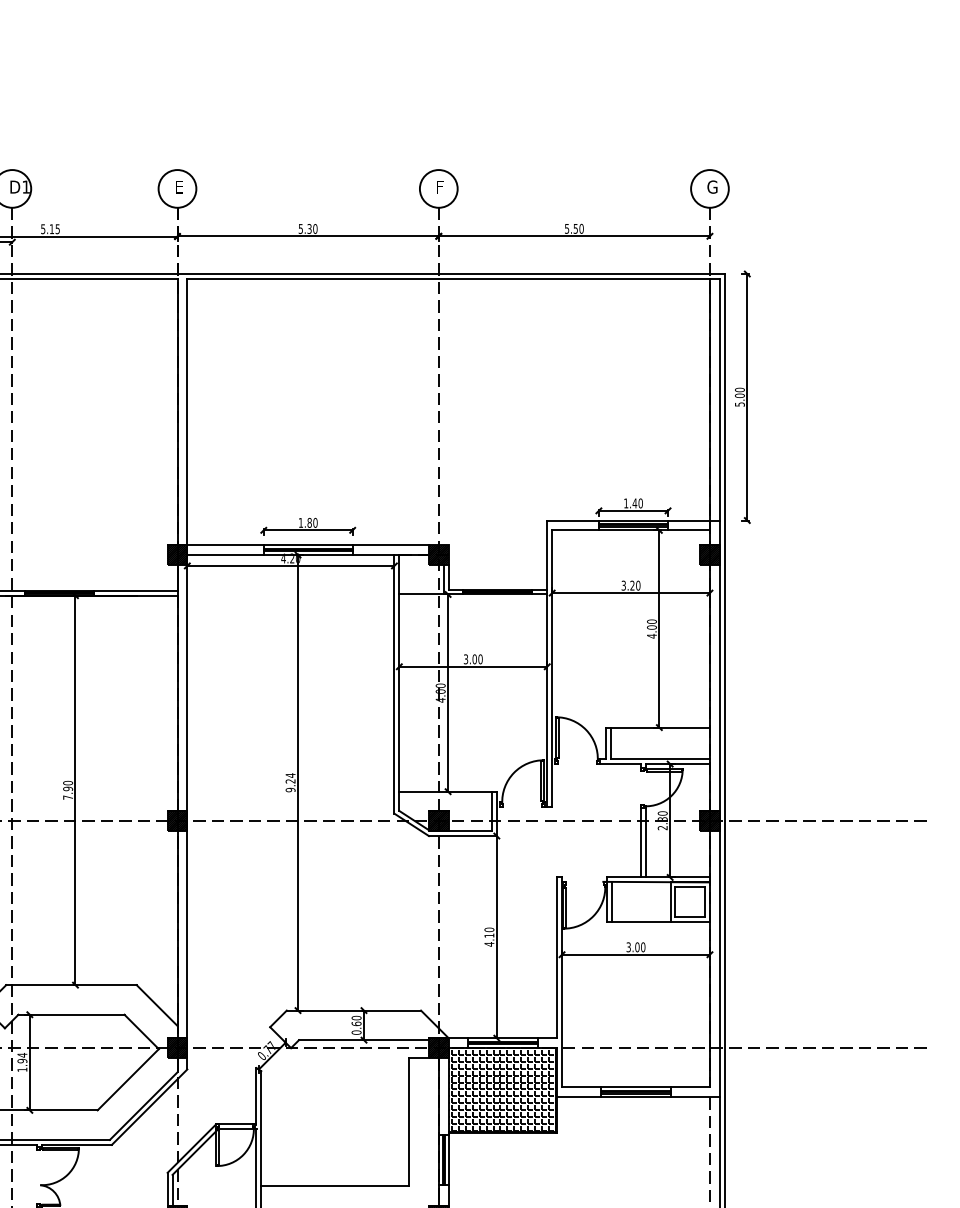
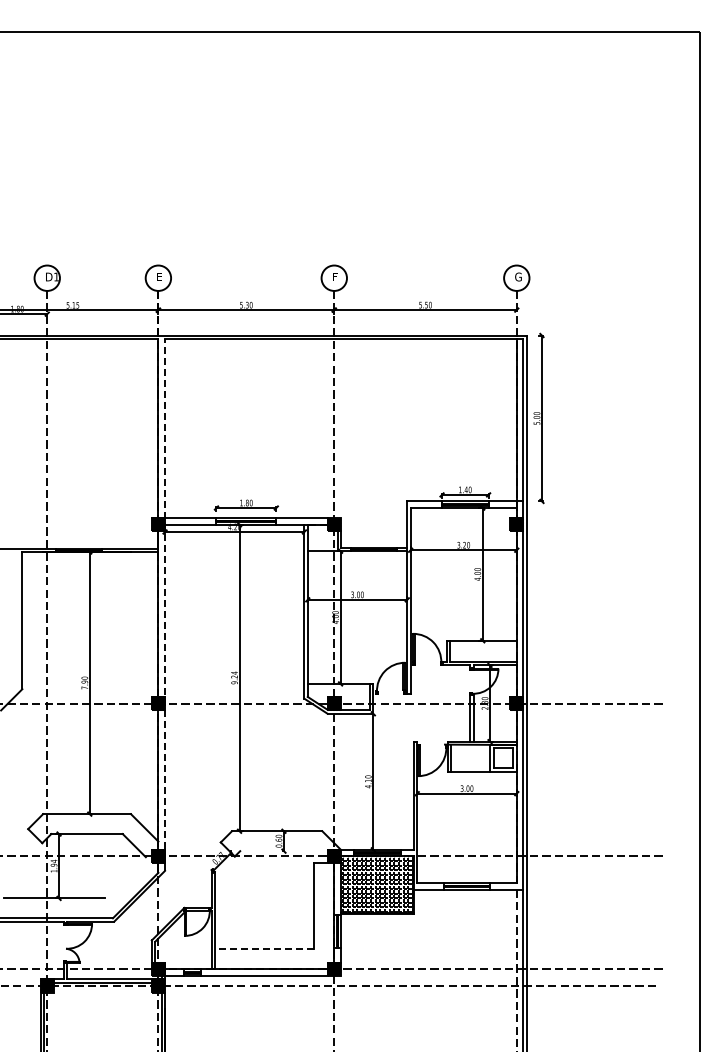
line: (188, 673) -> (165, 604), solid -> dashed
line: (363, 1040) -> (283, 851), removed
line: (127, 1079) -> (124, 877), removed
line: (335, 1186) -> (264, 949), solid -> dashed

